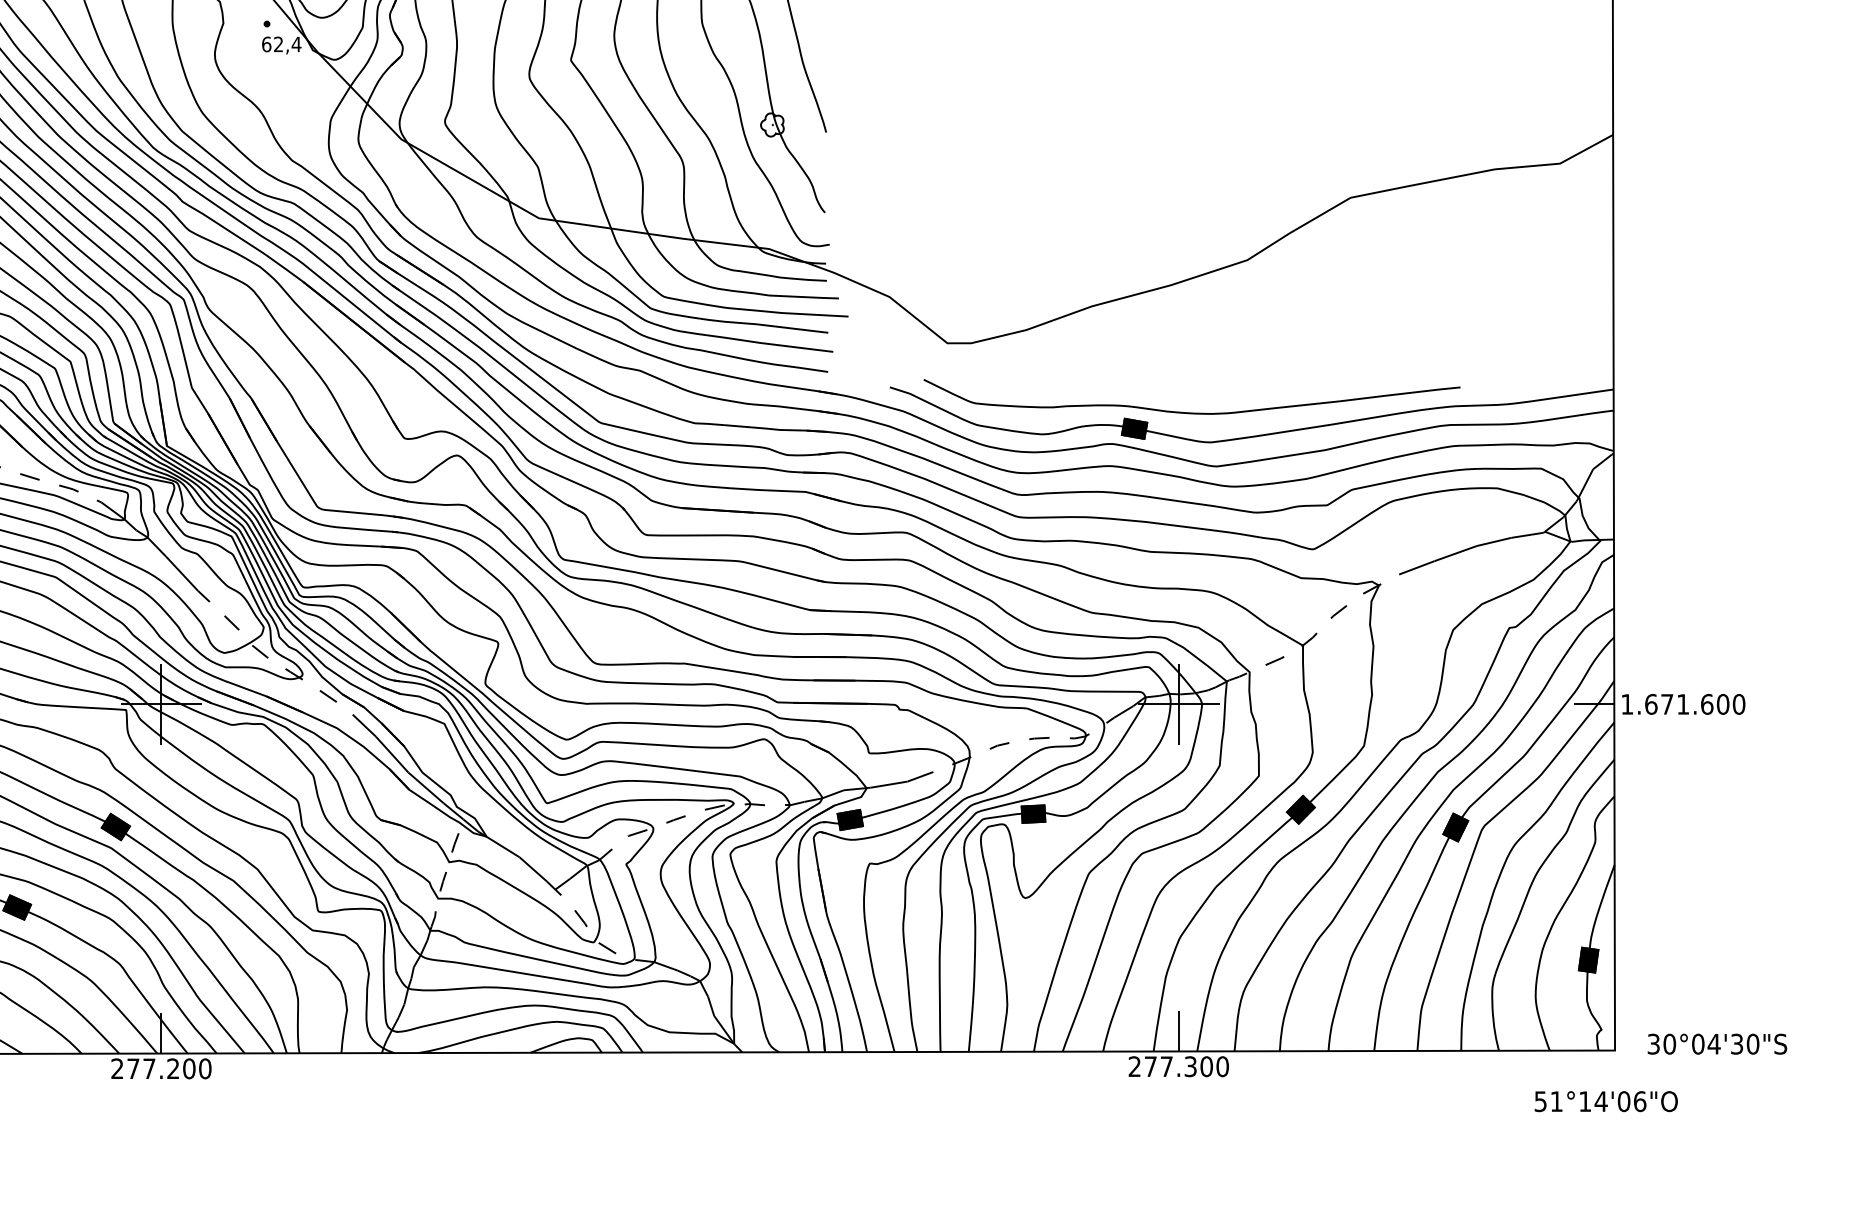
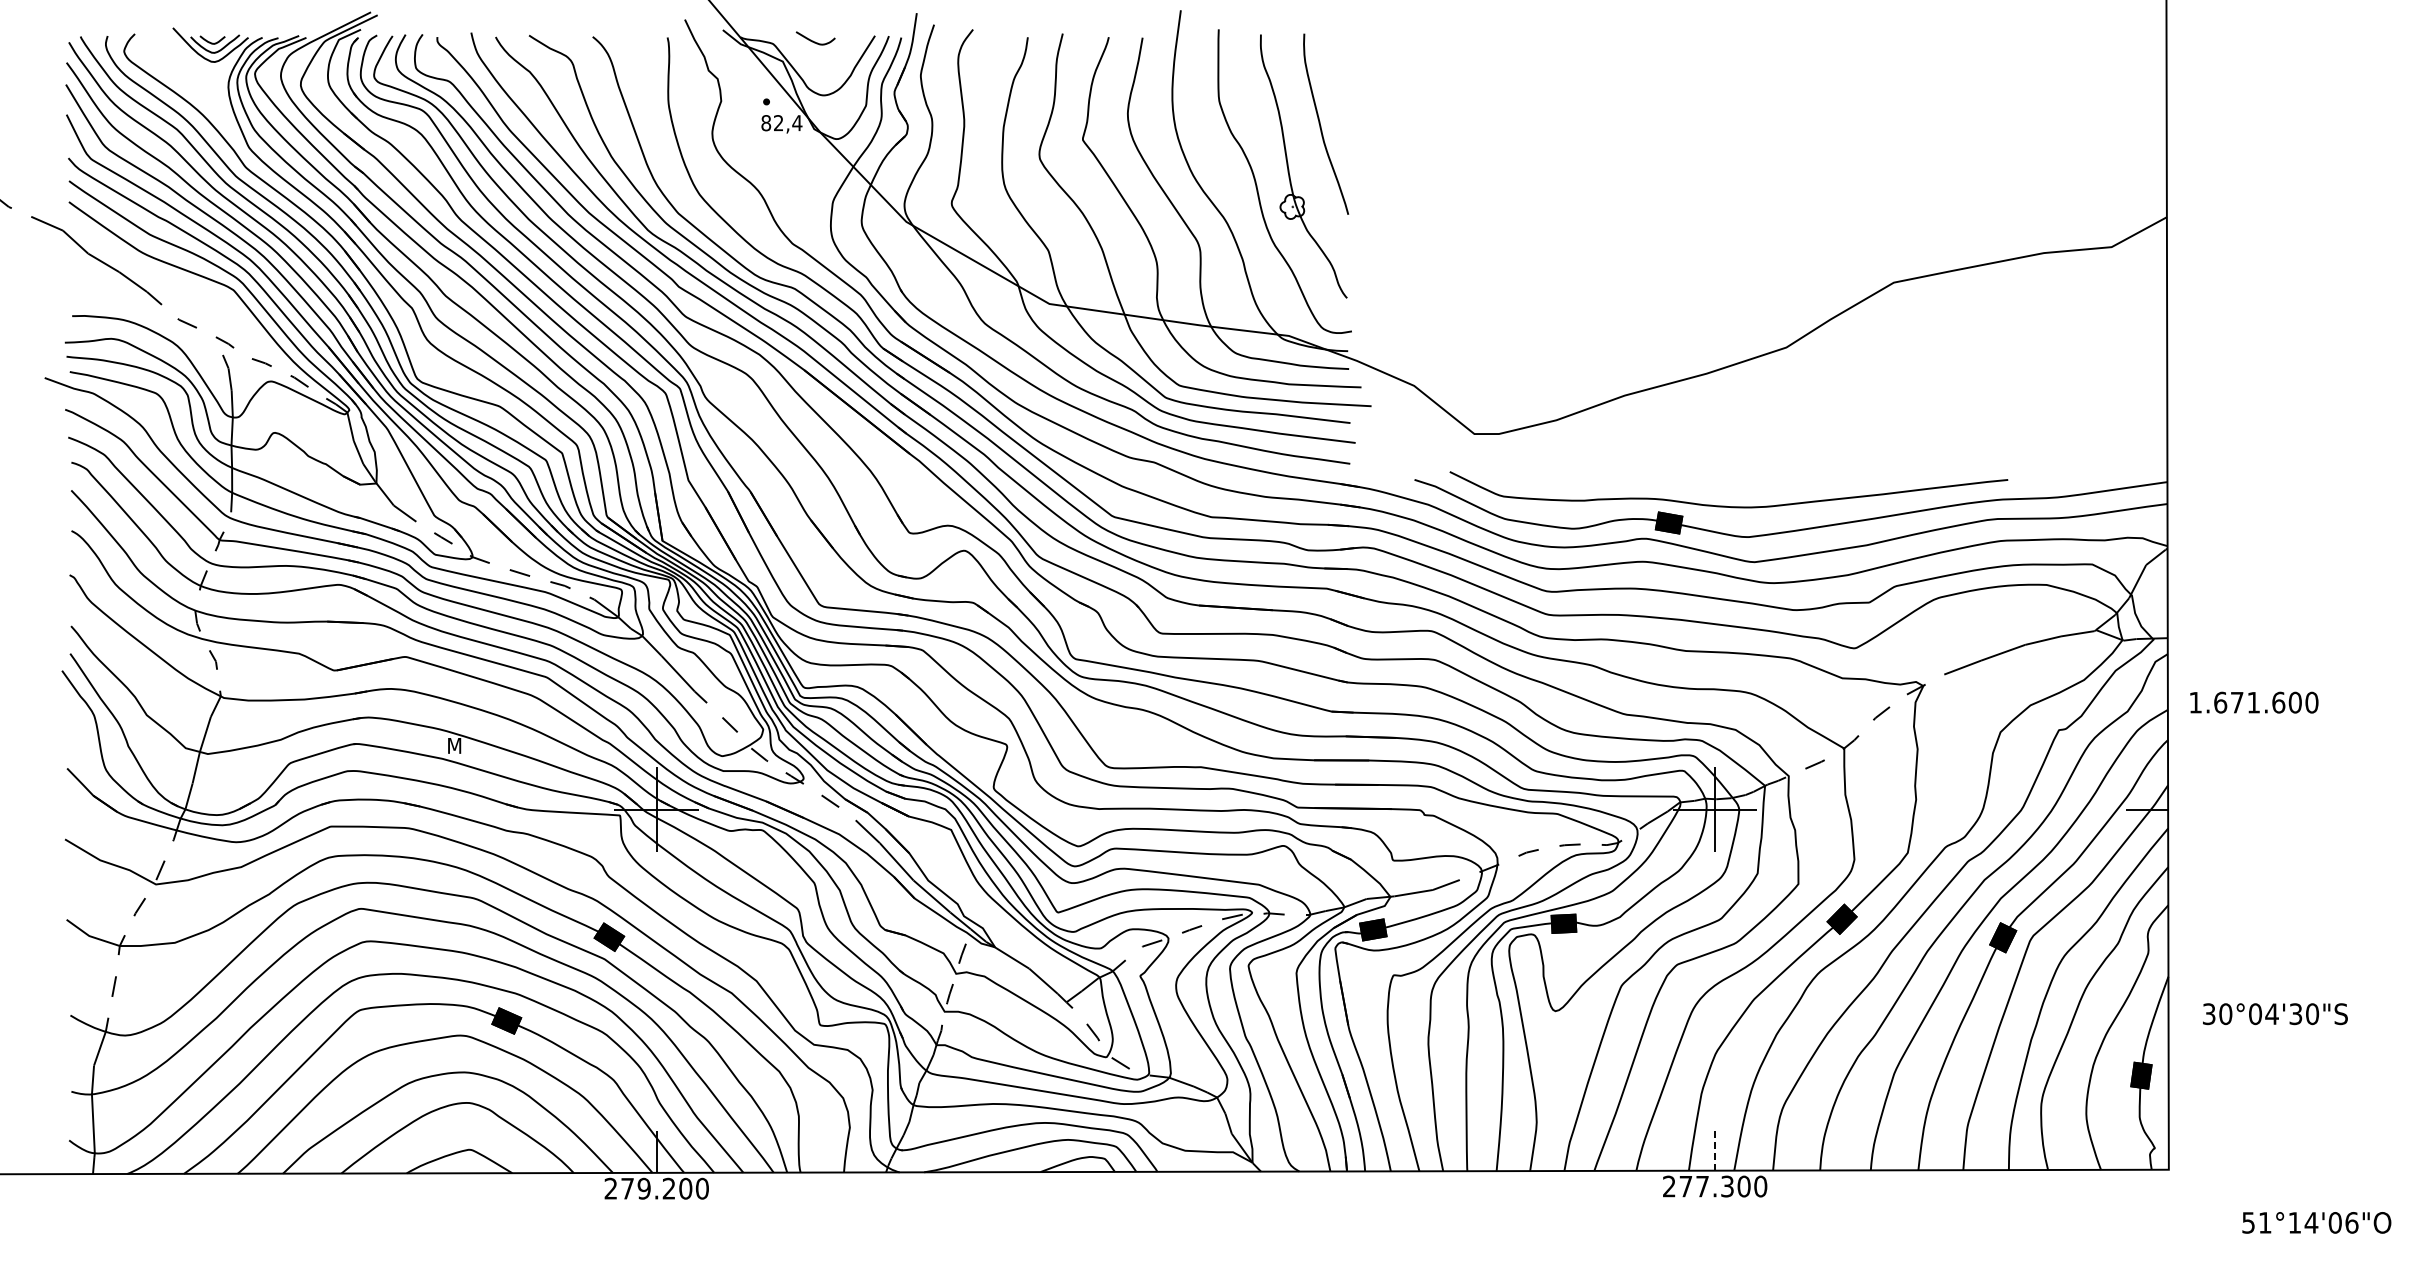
text: (266, 44) -> (766, 123), 62,4 -> 82,4
text: (1683, 704) -> (2254, 702), moved
line: (1179, 1031) -> (1715, 1149), solid -> dashed
text: (1717, 1044) -> (2275, 1014), moved
text: (148, 1068) -> (643, 1188), 277.200 -> 279.200
text: (1606, 1101) -> (2316, 1222), moved

